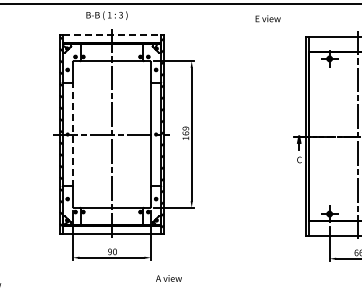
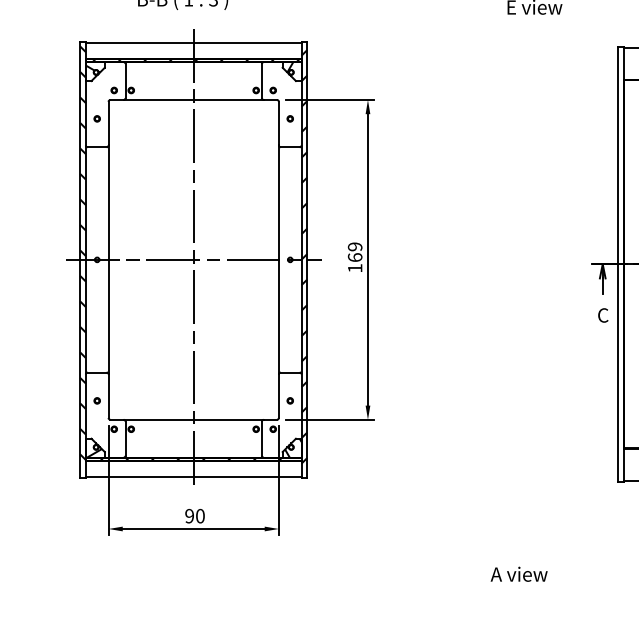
line: (112, 35) -> (194, 43), dashed -> solid
line: (72, 134) -> (107, 259), dashed -> solid
text: (168, 278) -> (518, 574), moved

